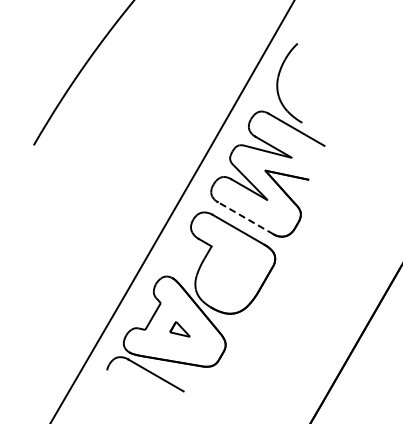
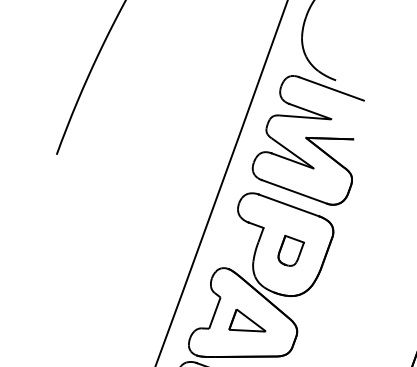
line: (245, 218) -> (294, 192), dashed -> solid
part: (233, 271) -> (291, 250), added
part: (179, 329) -> (245, 321), size x1.67

